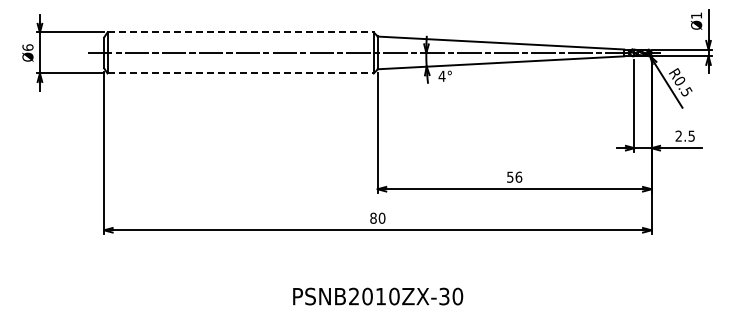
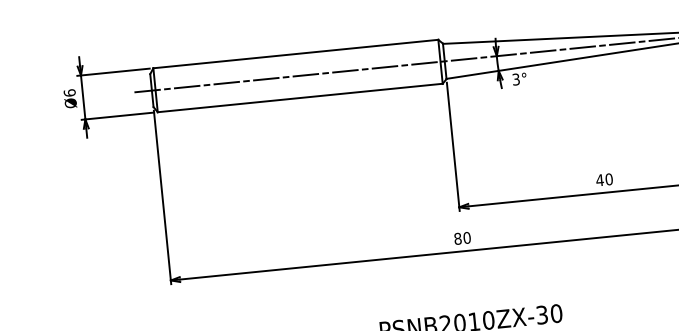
line: (241, 32) -> (296, 54), dashed -> solid
line: (241, 73) -> (301, 97), dashed -> solid
text: (441, 75) -> (515, 78), 4° -> 3°
text: (514, 176) -> (604, 179), 56 -> 40

